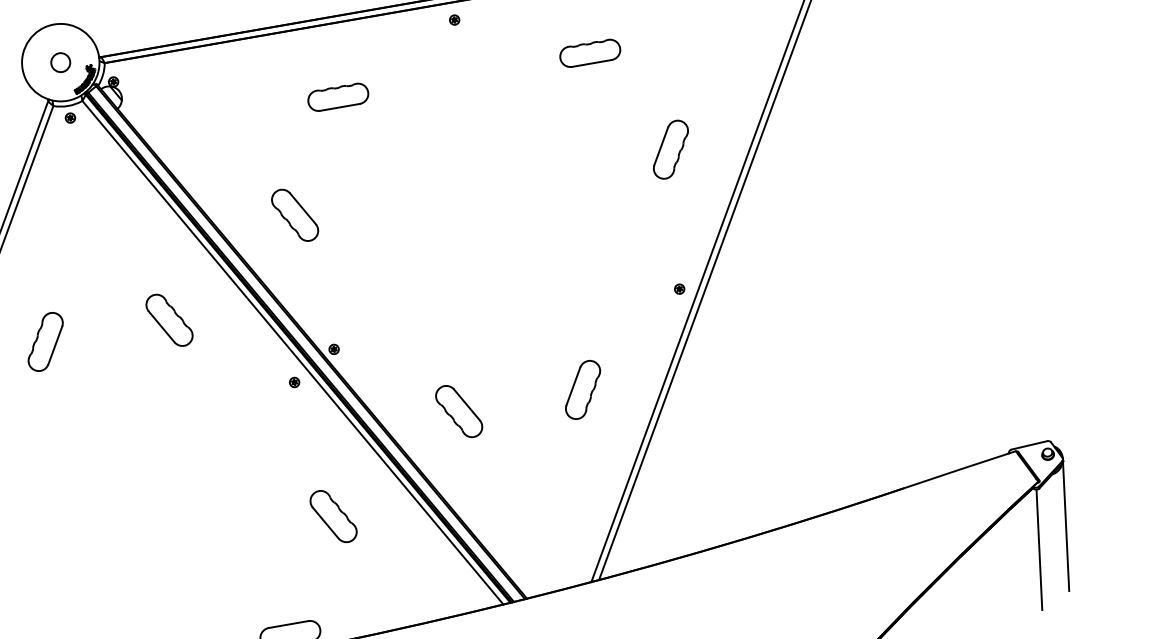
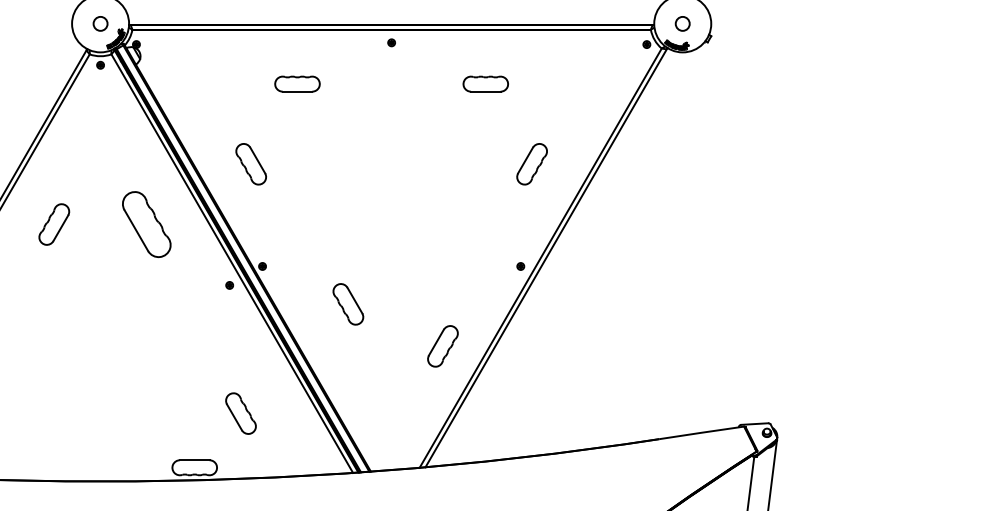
part: (169, 320) -> (146, 224), size x1.6
part: (582, 390) -> (442, 346), moved
part: (459, 411) -> (348, 304), moved
part: (332, 516) -> (240, 413), moved

